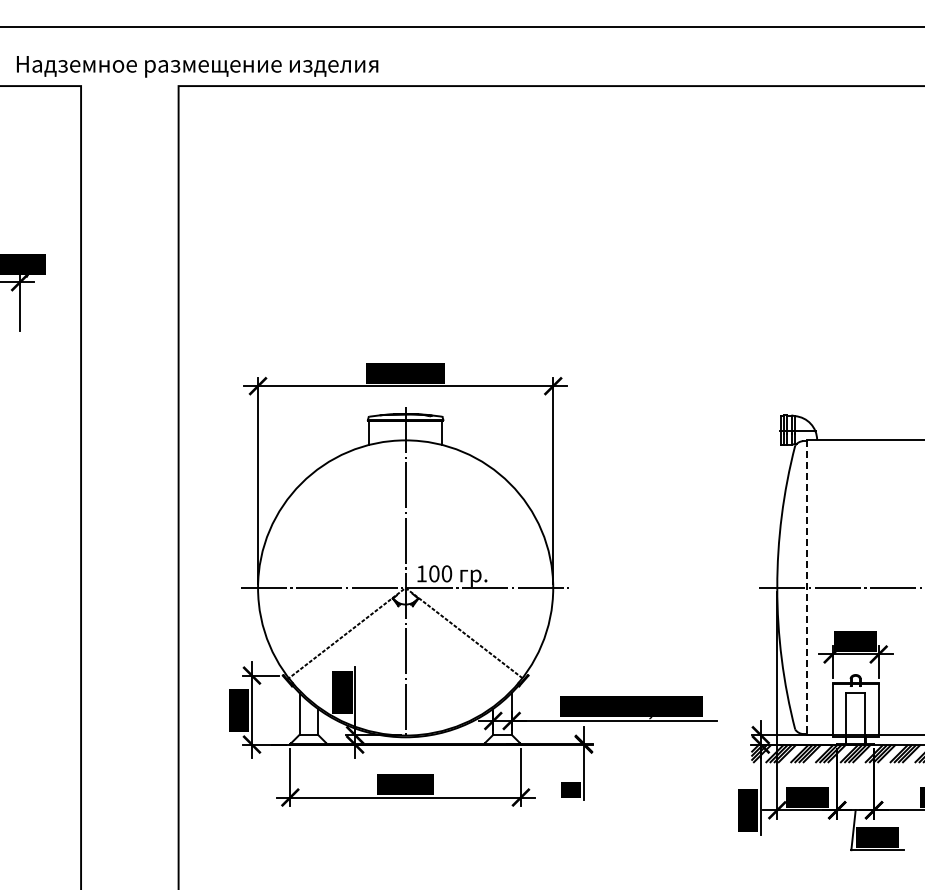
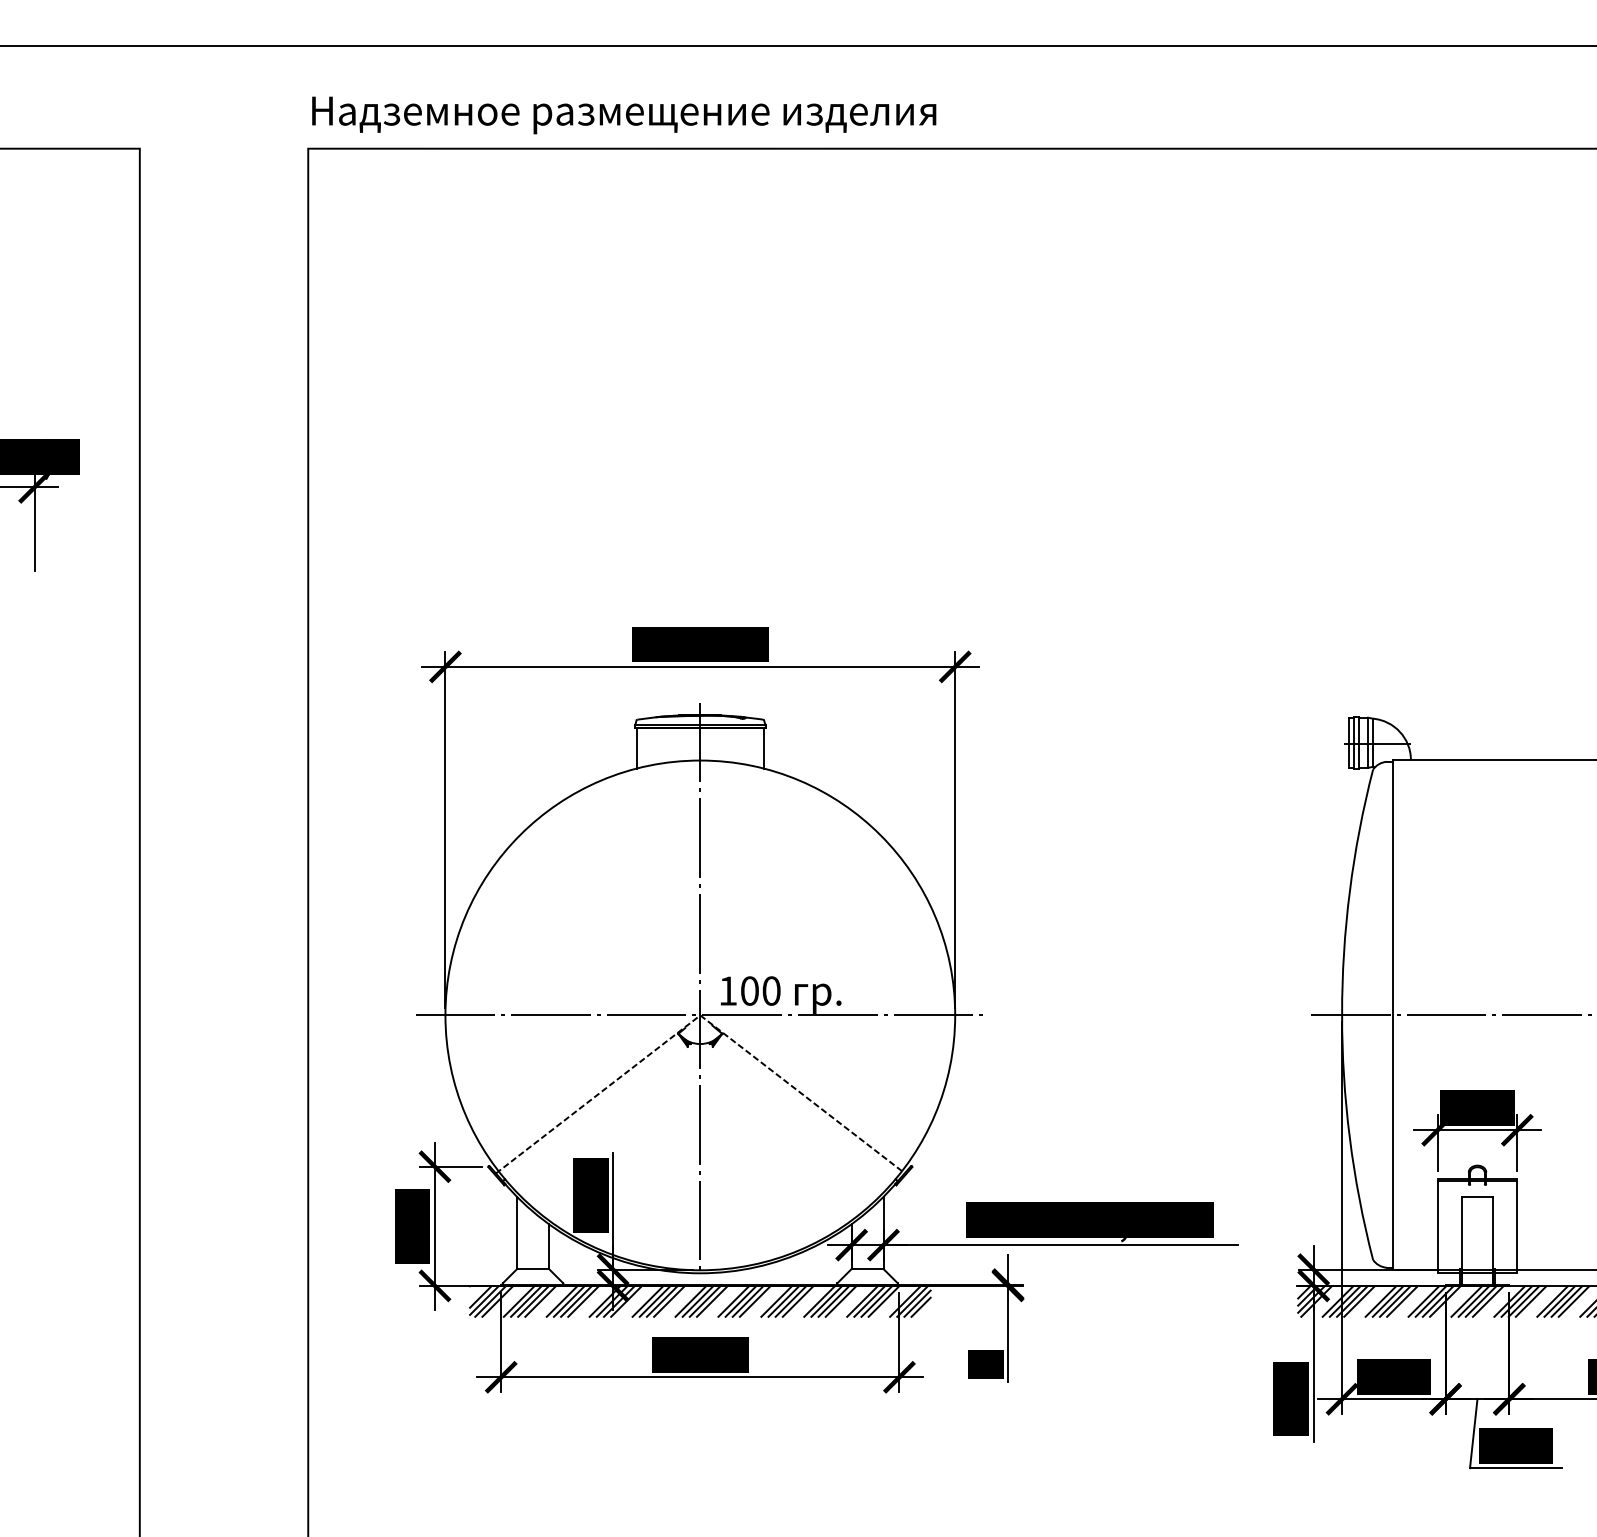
text: (197, 66) -> (624, 114), moved
line: (806, 587) -> (1392, 1014), dashed -> solid
hatch: (405, 753) -> (700, 1301), added

